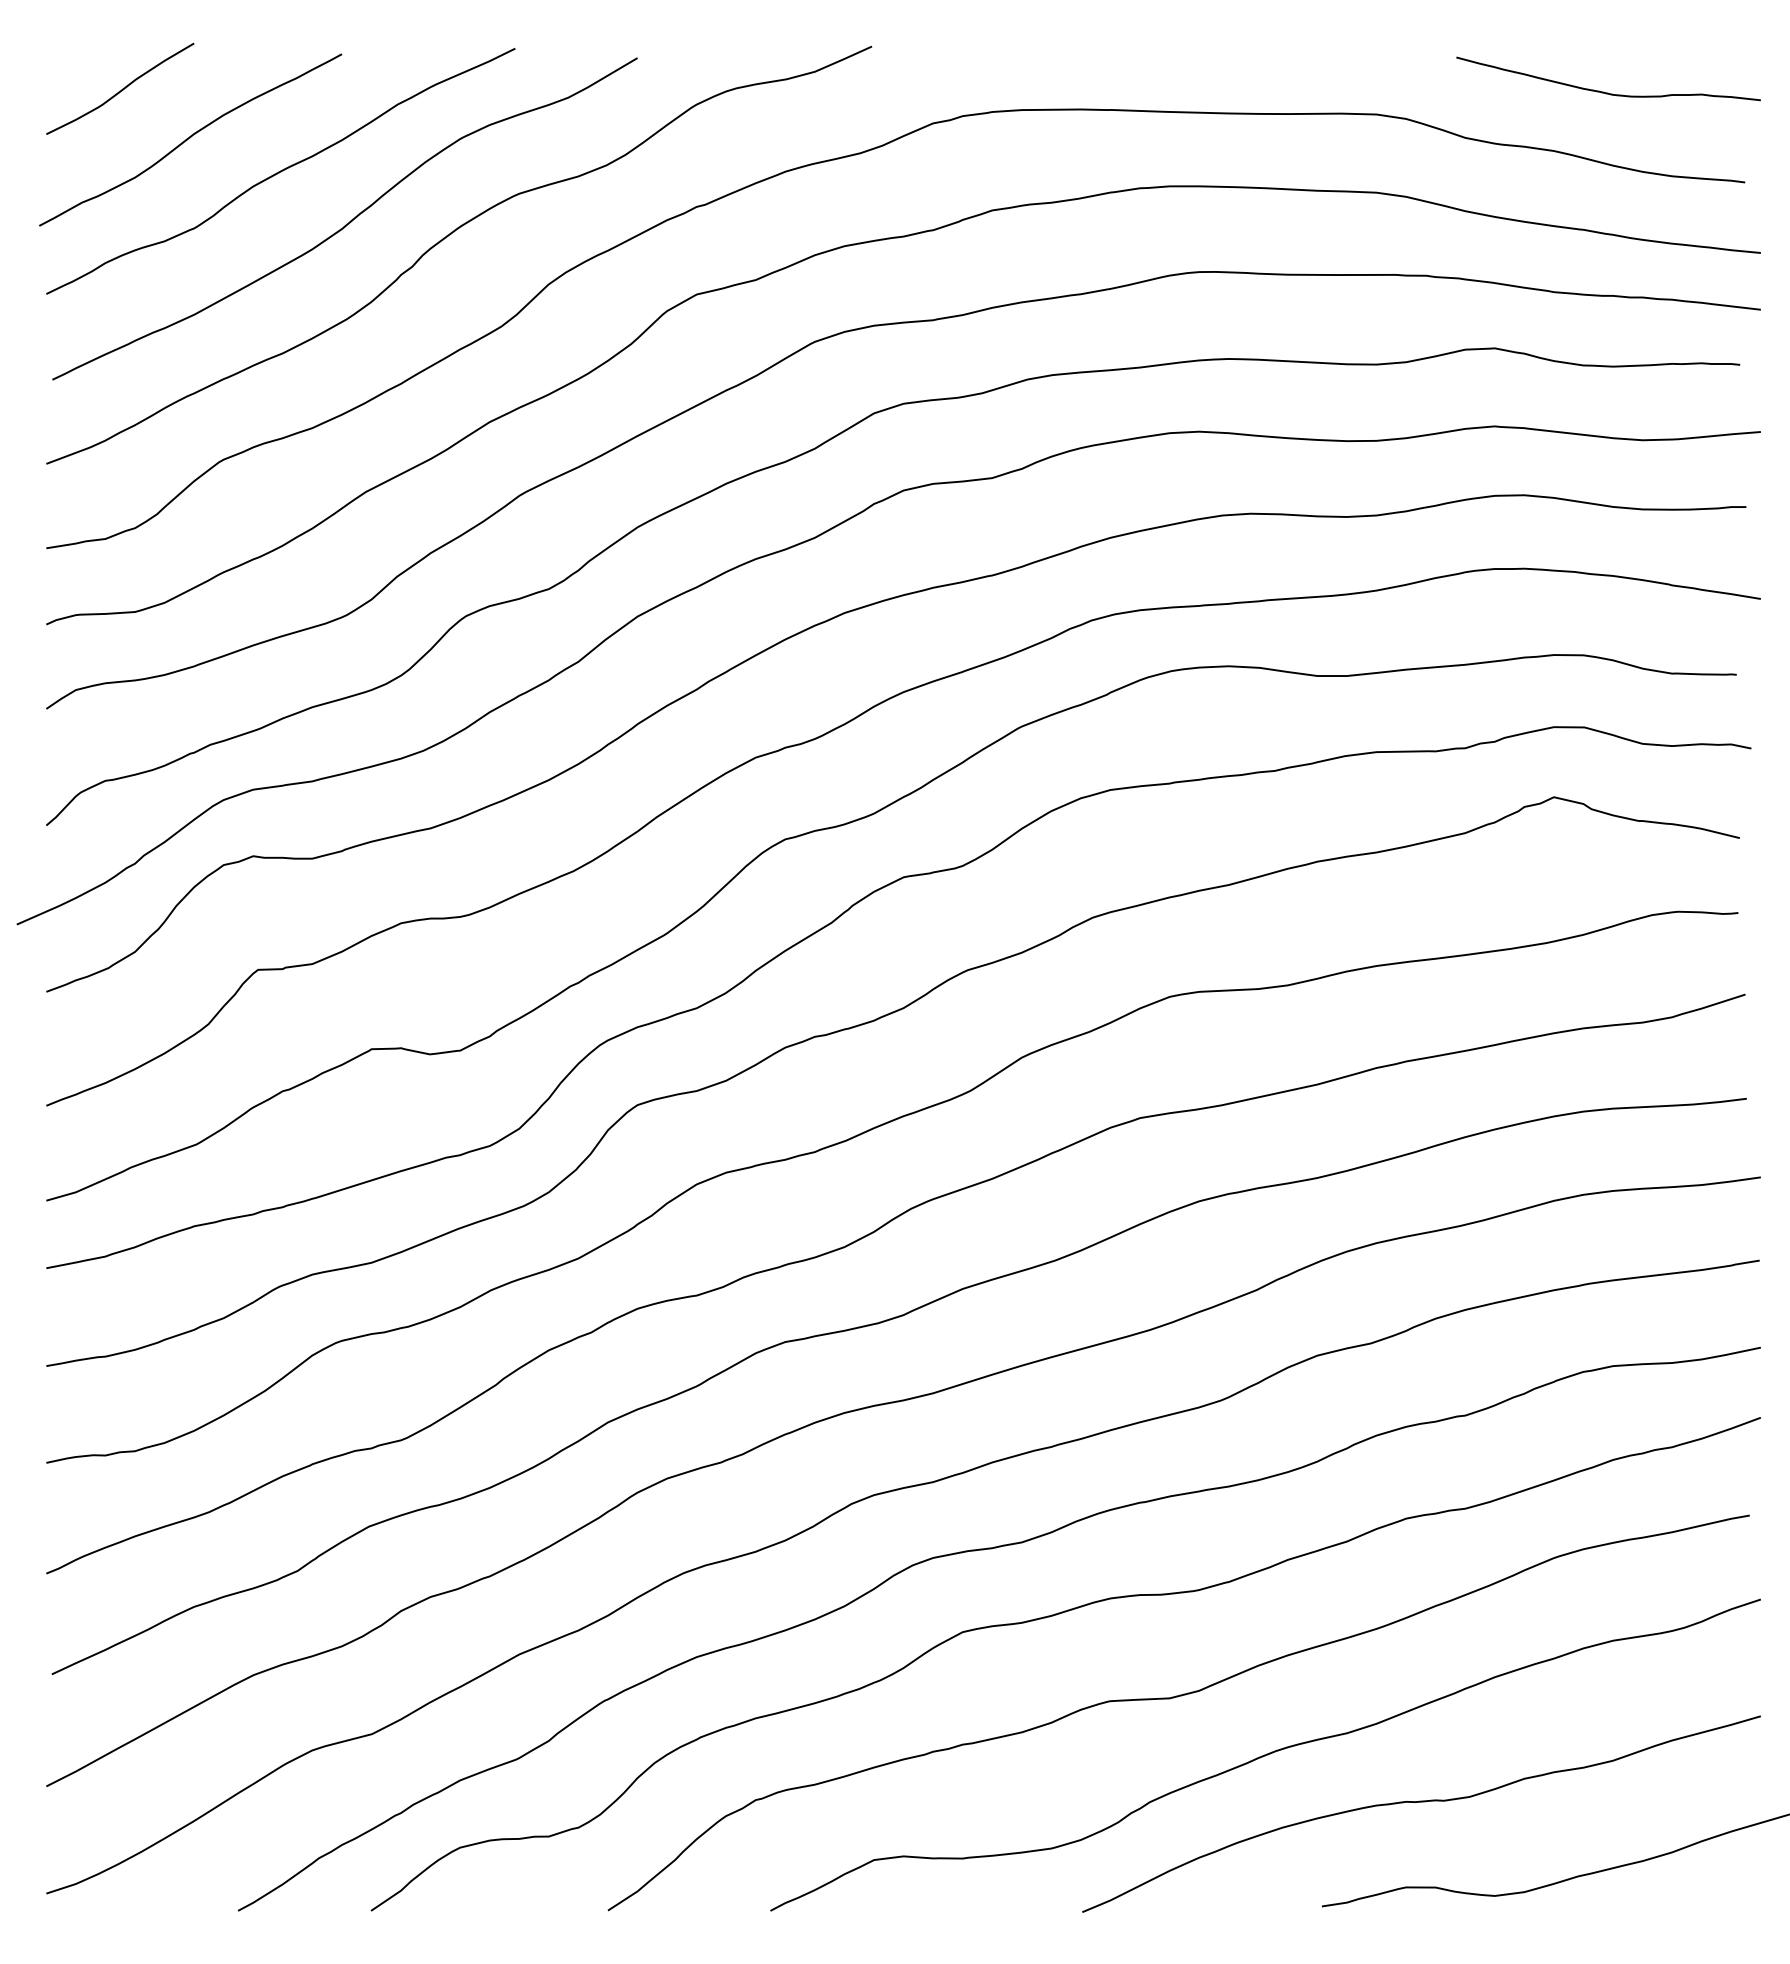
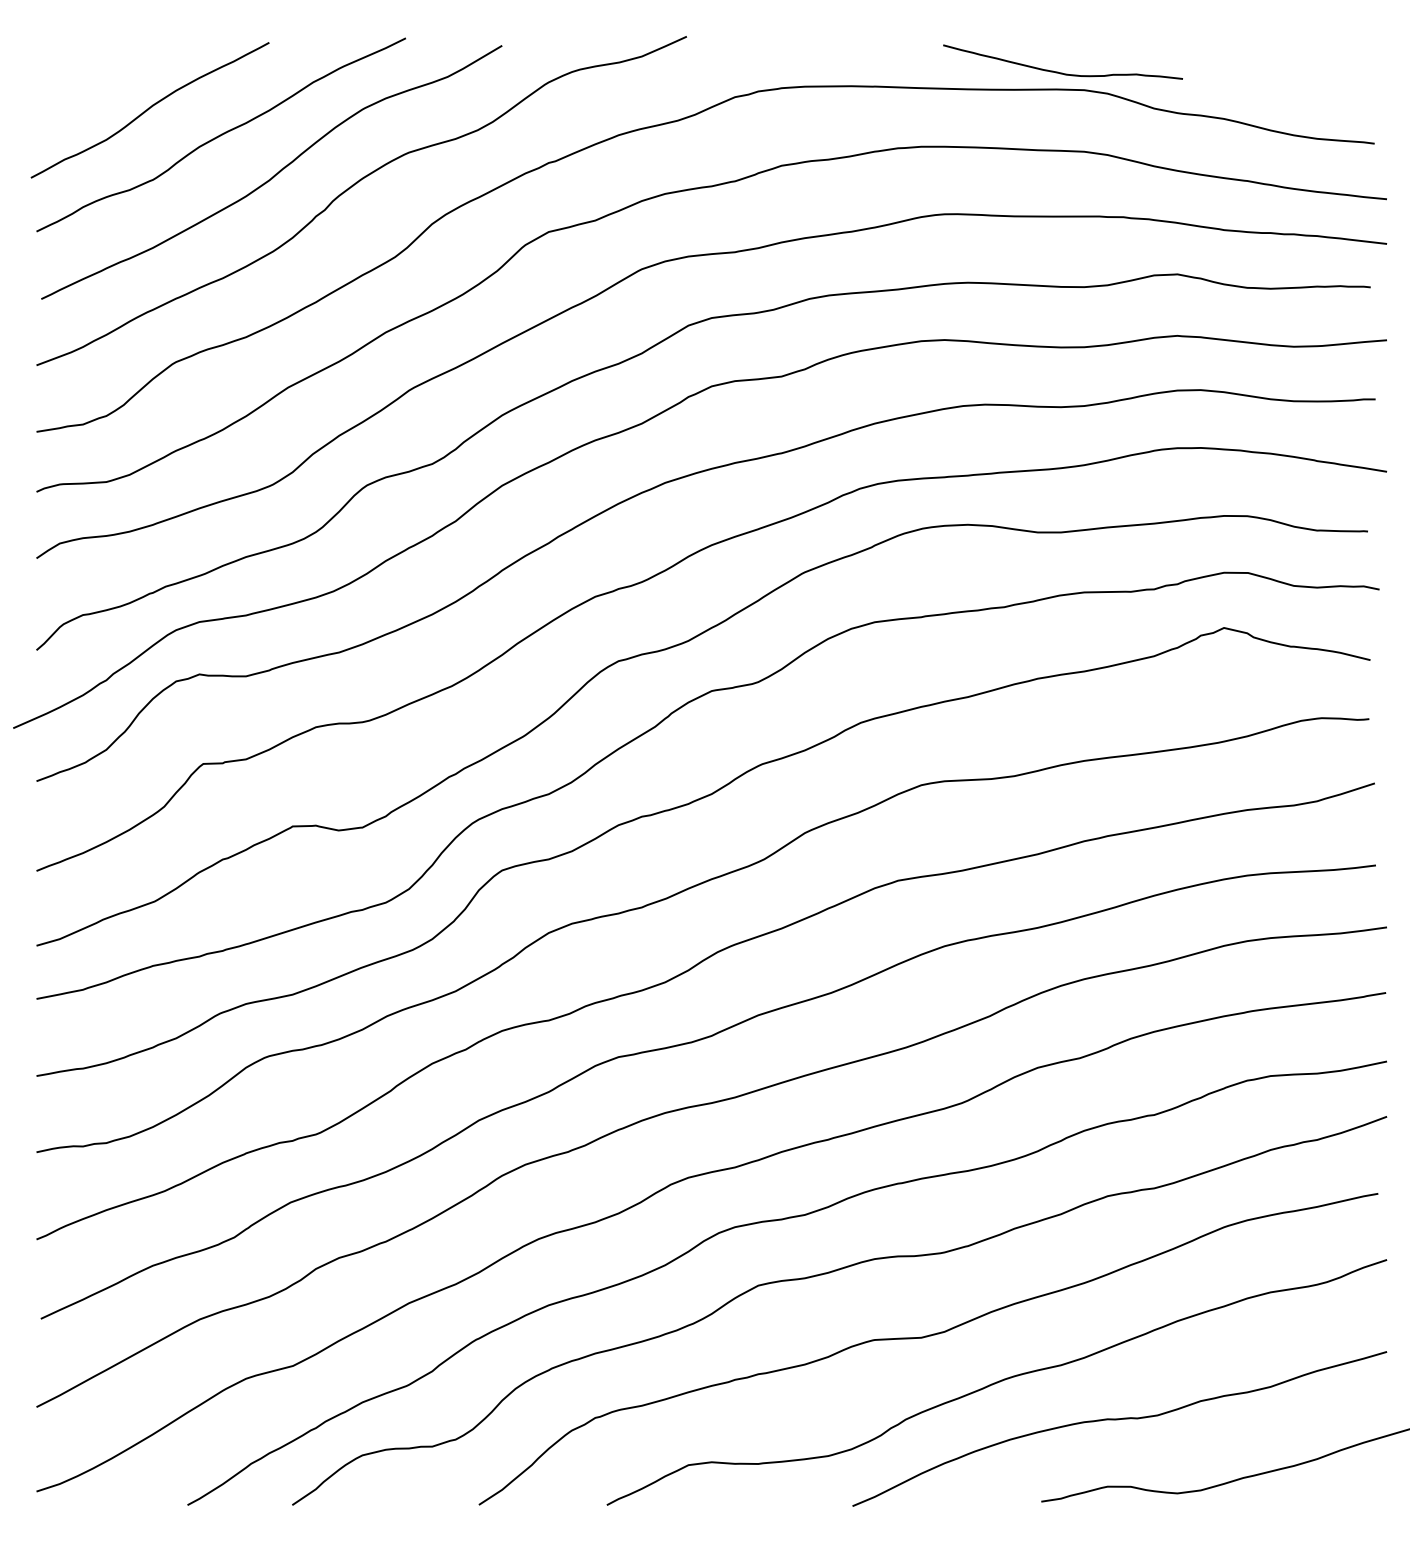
curve: (121, 89) -> (95, 70), removed
curve: (1603, 91) -> (1059, 72), moved

